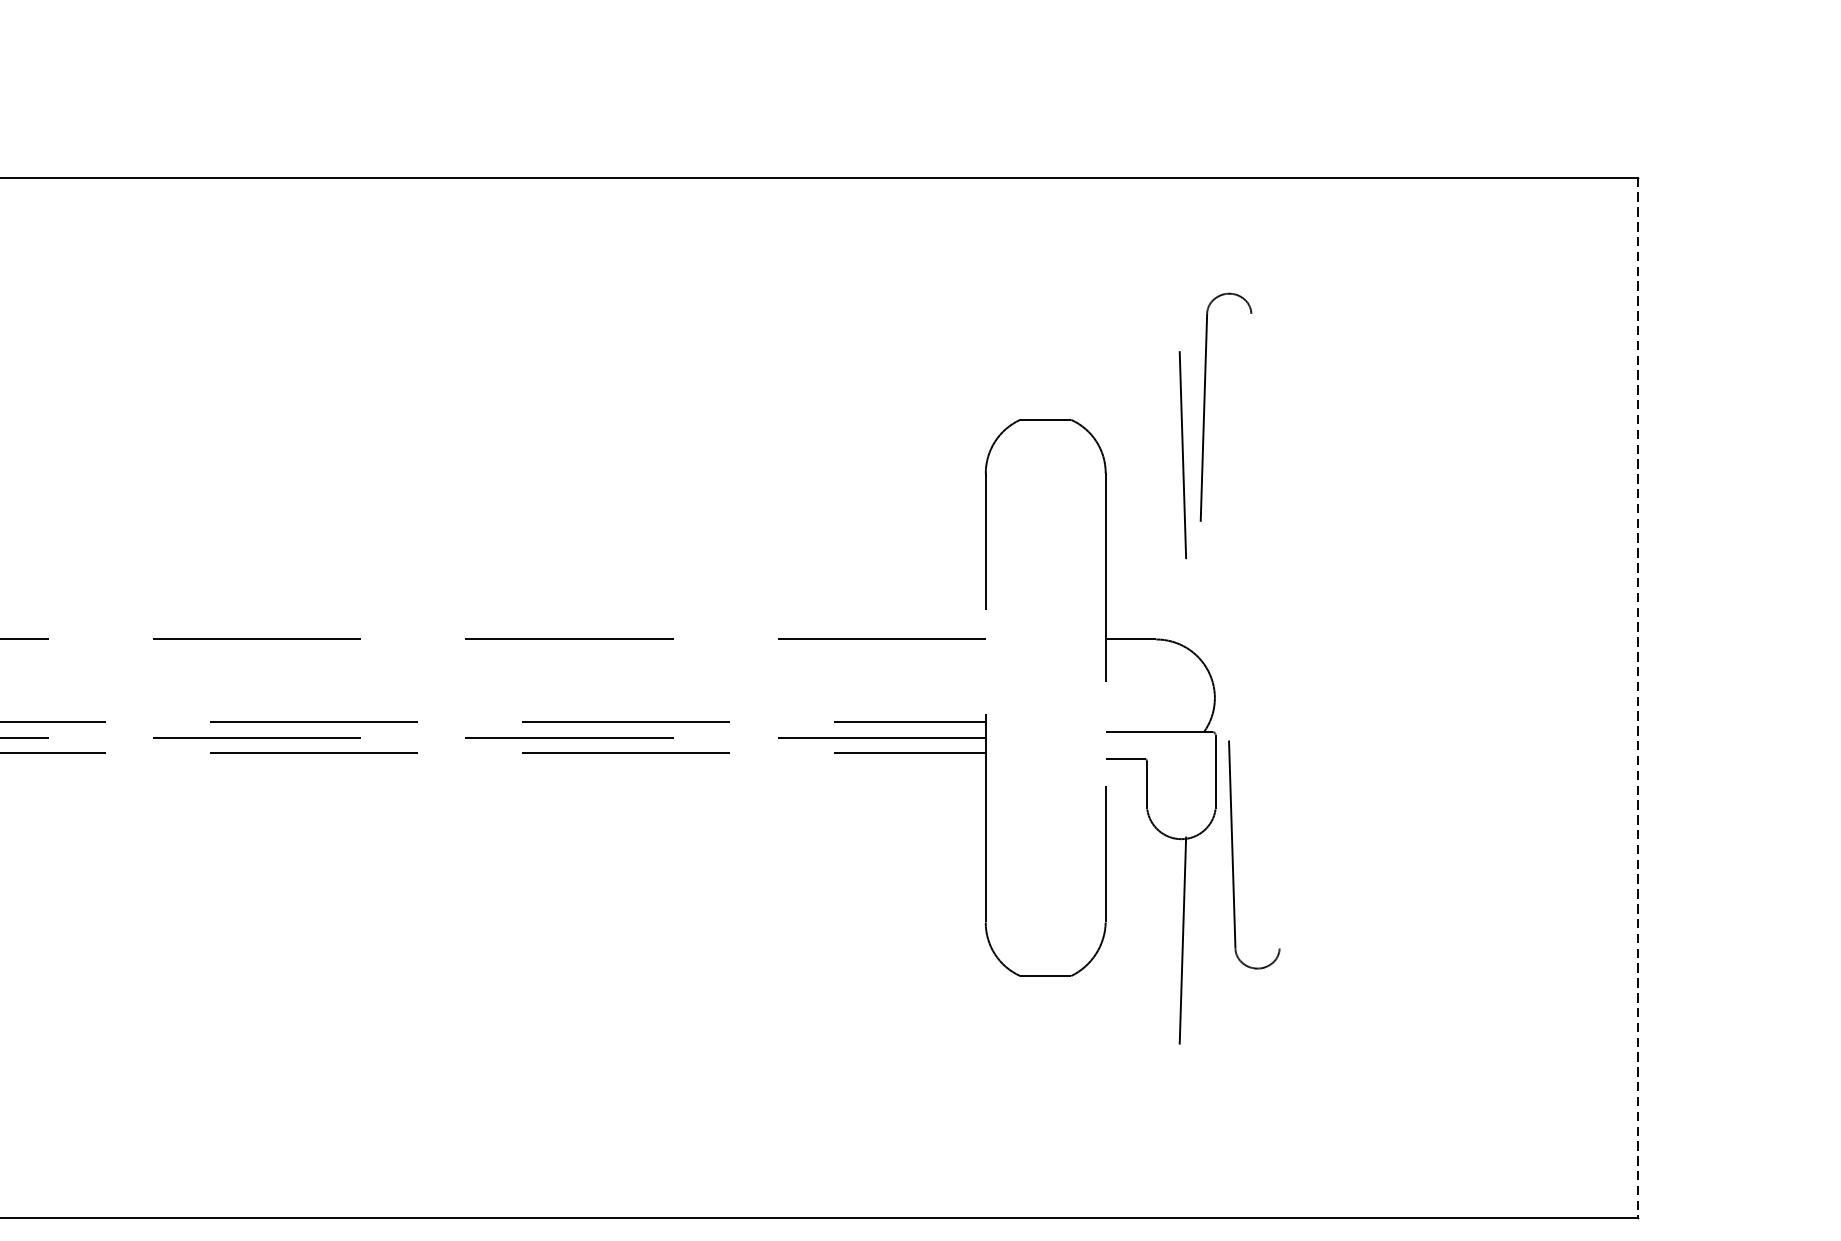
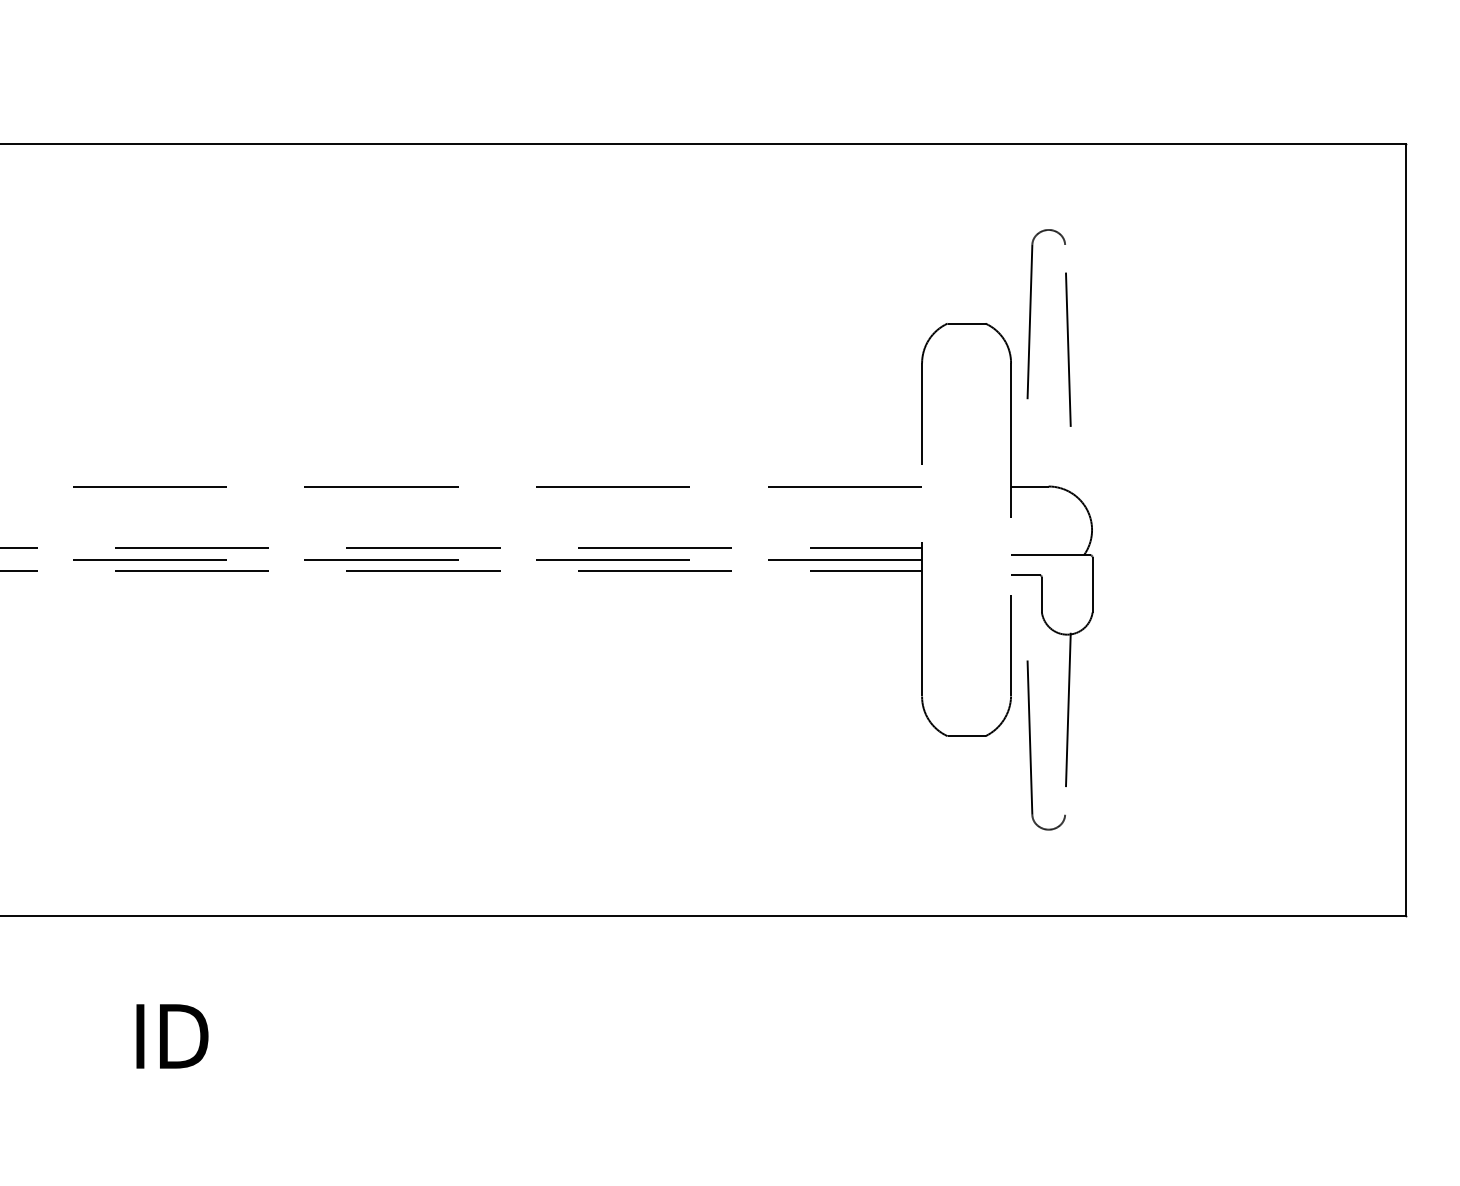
part: (1206, 407) -> (1031, 314), moved
line: (1638, 697) -> (1406, 529), dashed -> solid
part: (1234, 855) -> (1031, 745), moved

